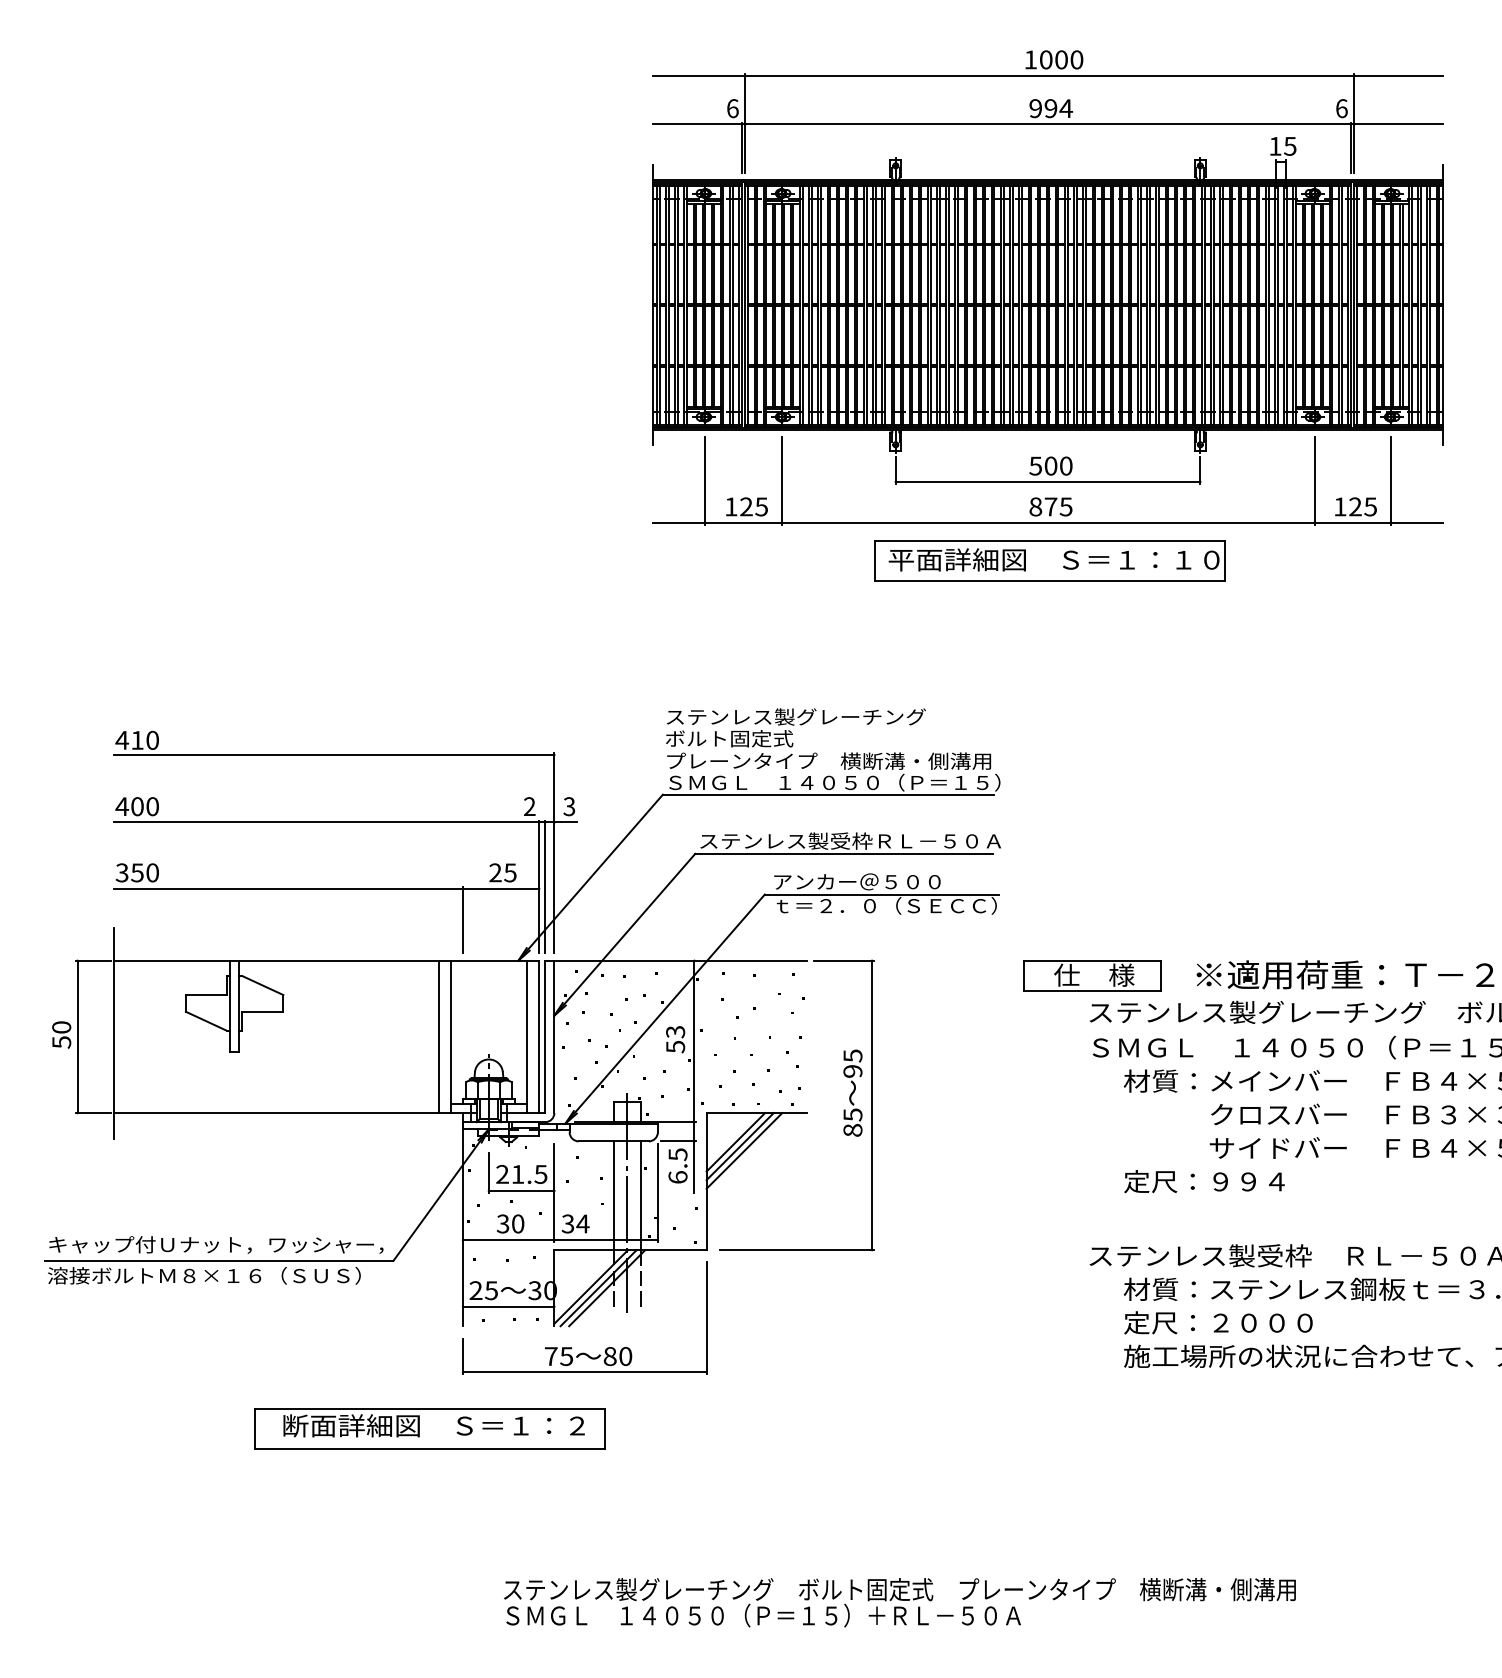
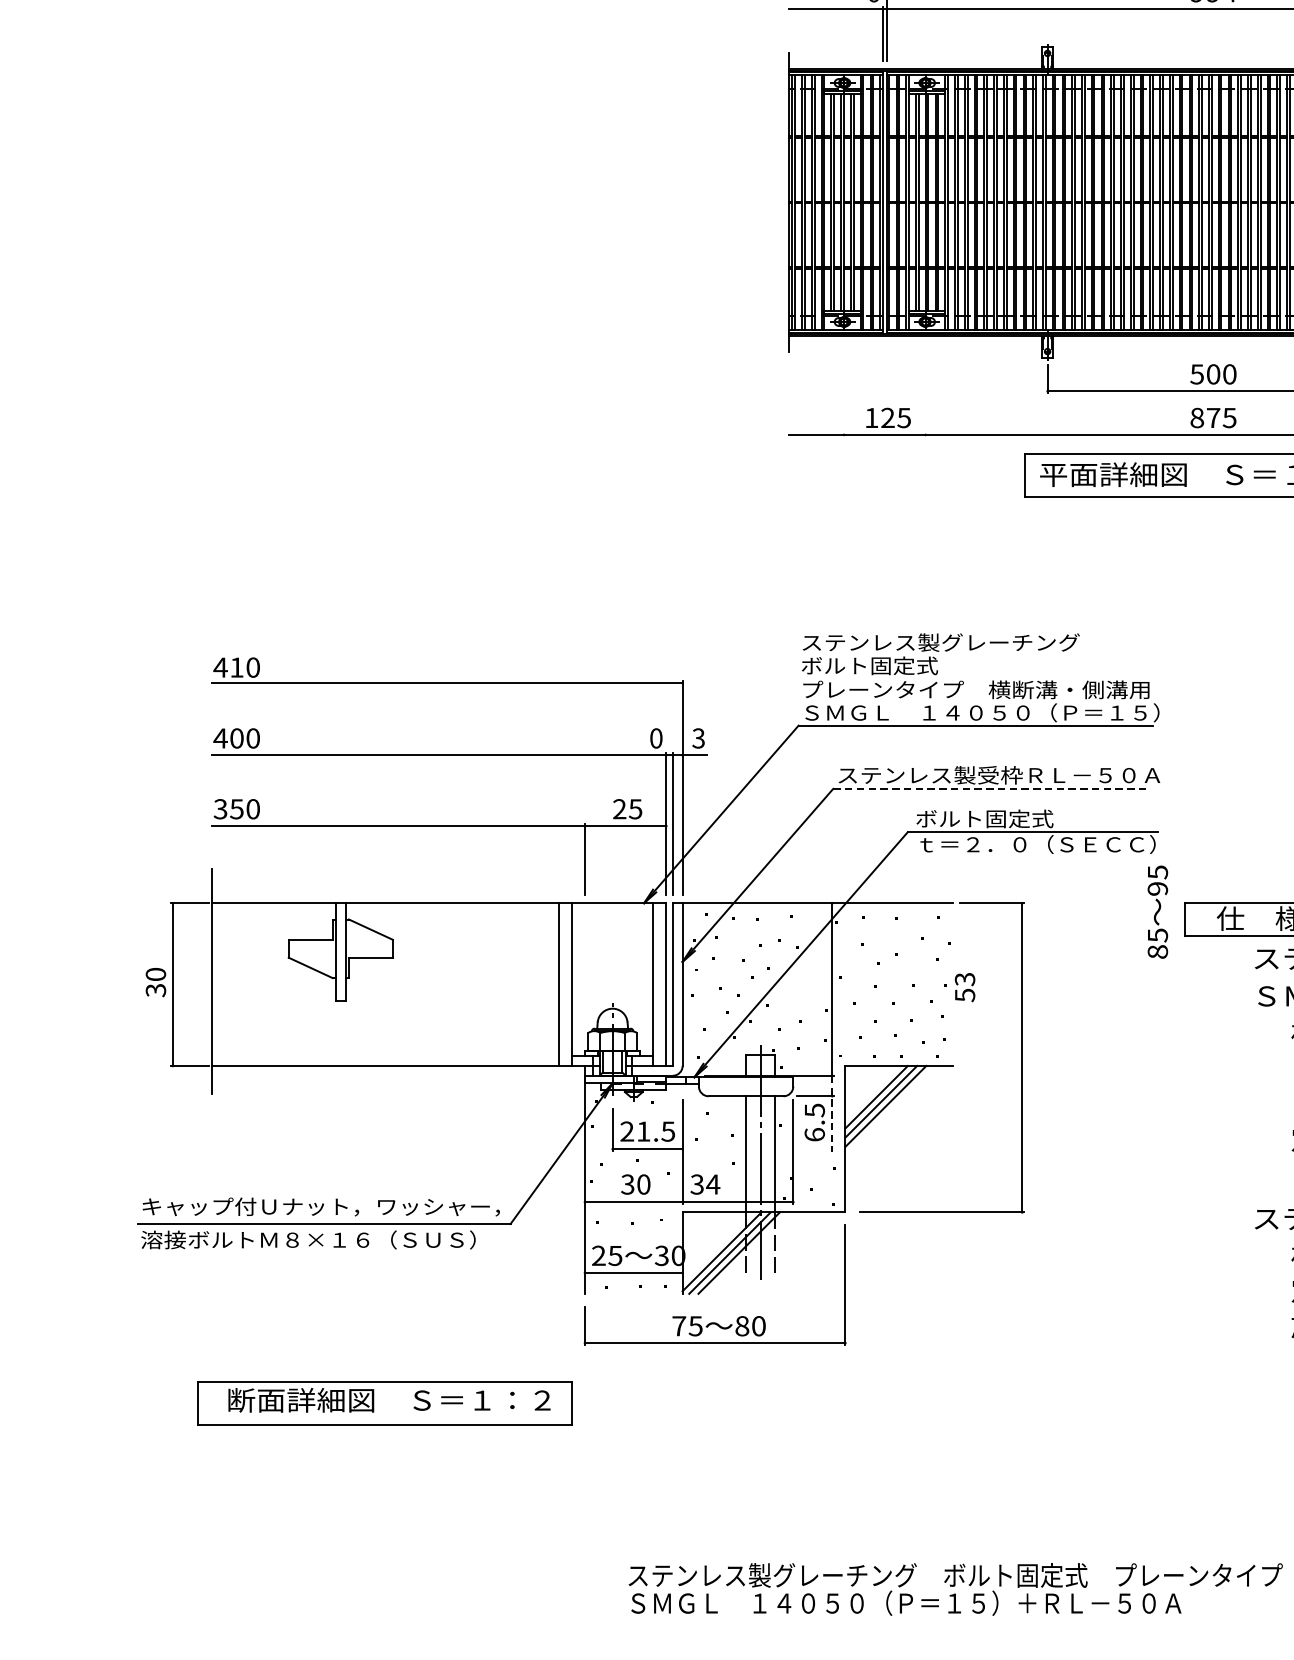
line: (705, 480) -> (844, 389), removed
line: (781, 480) -> (925, 389), removed
text: (529, 806) -> (656, 738), 2 -> 0
line: (843, 853) -> (991, 788), solid -> dashed
text: (856, 881) -> (1005, 818), アンカー＠５００ -> ボルト固定式
text: (675, 1039) -> (964, 987), moved
text: (61, 1042) -> (155, 990), 50 -> 30
text: (852, 1092) -> (1157, 911), moved
line: (694, 1157) -> (832, 1113), solid -> dashed
part: (429, 1428) -> (384, 1403), moved

